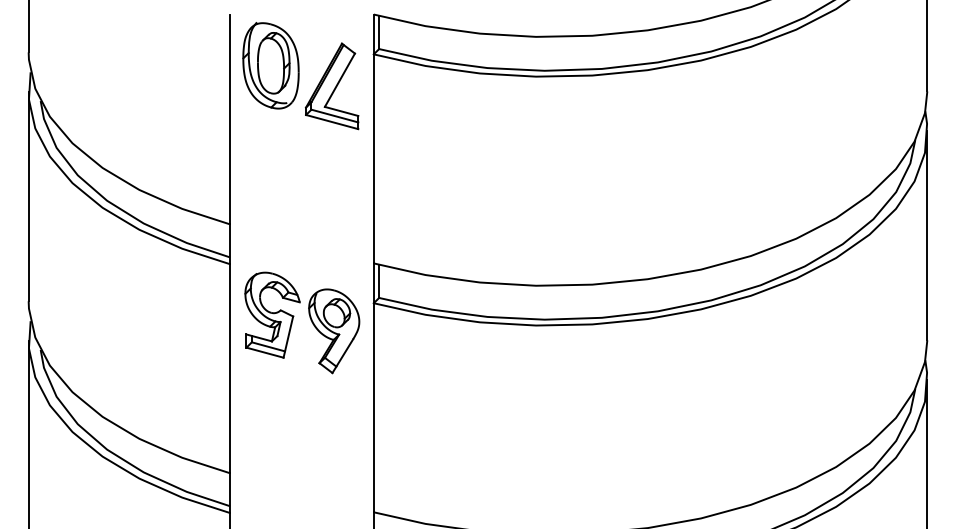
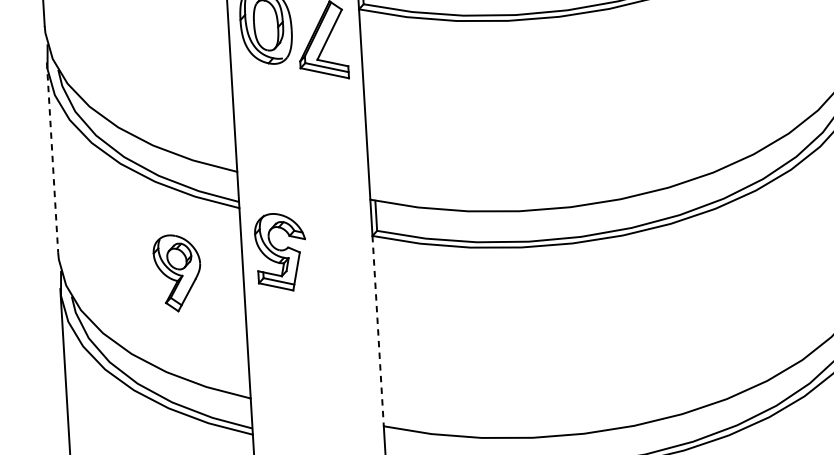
line: (28, 196) -> (52, 157), solid -> dashed
part: (334, 331) -> (178, 273), moved
line: (373, 407) -> (377, 330), solid -> dashed

